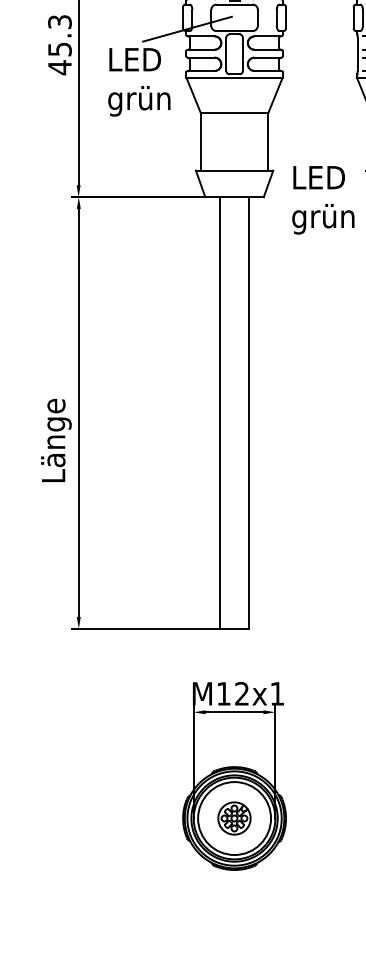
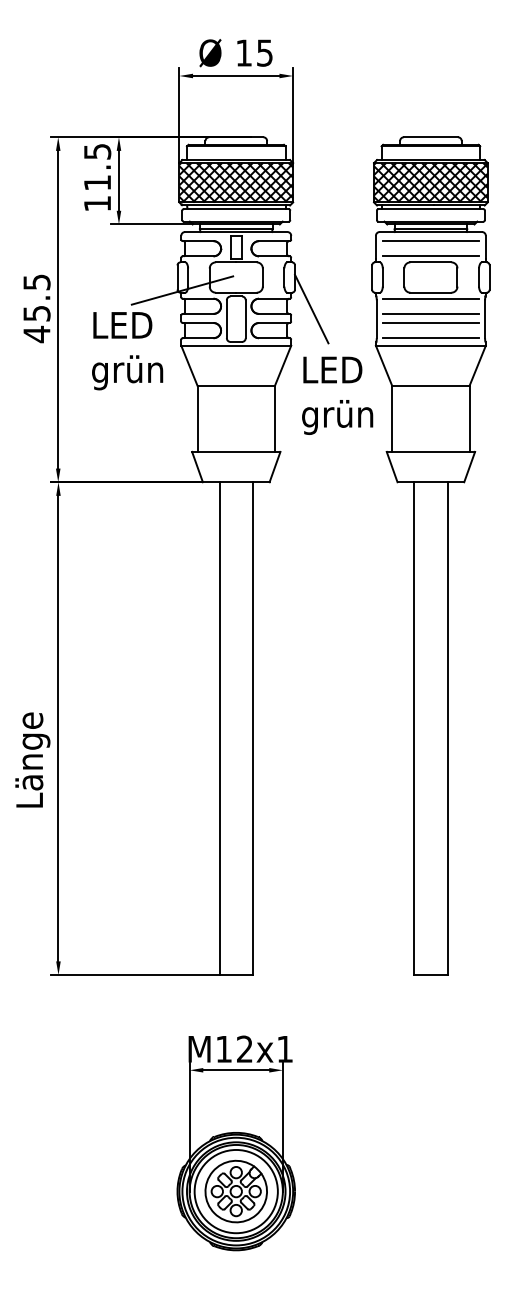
text: (59, 21) -> (36, 281), 45.3 -> 45.5
line: (300, 44) -> (311, 308), added
text: (323, 200) -> (337, 395), moved
part: (233, 818) -> (235, 1191), size x1.67

